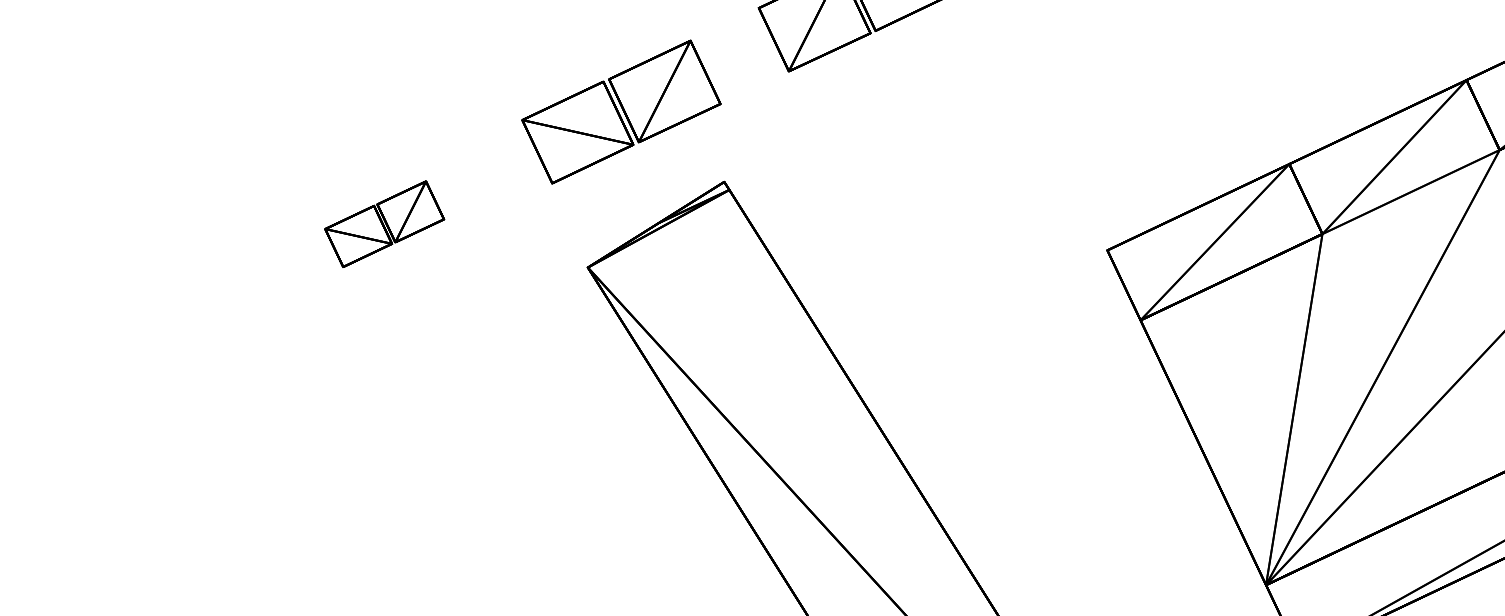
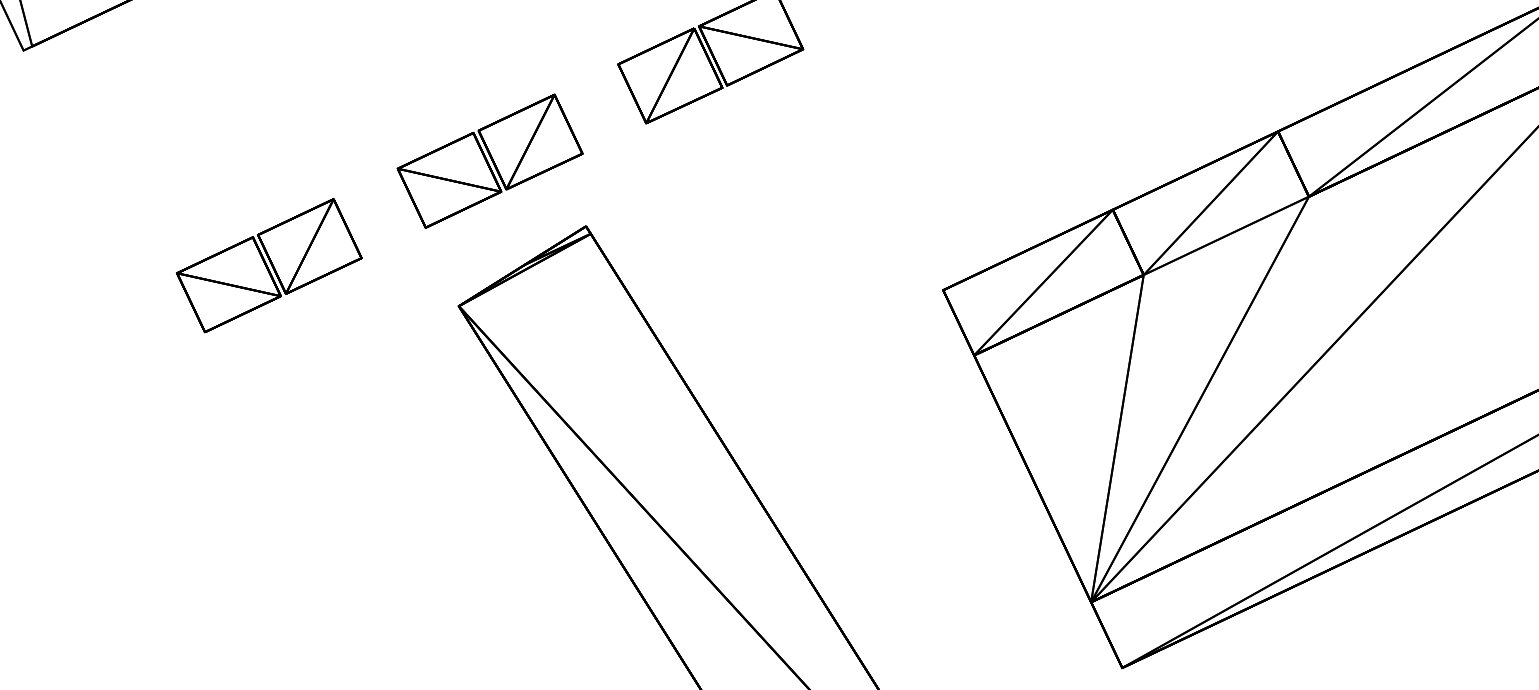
part: (384, 223) -> (269, 265), size x1.67

